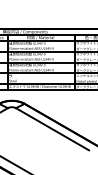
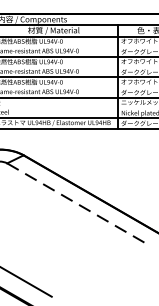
line: (52, 129) -> (76, 203), solid -> dashed

